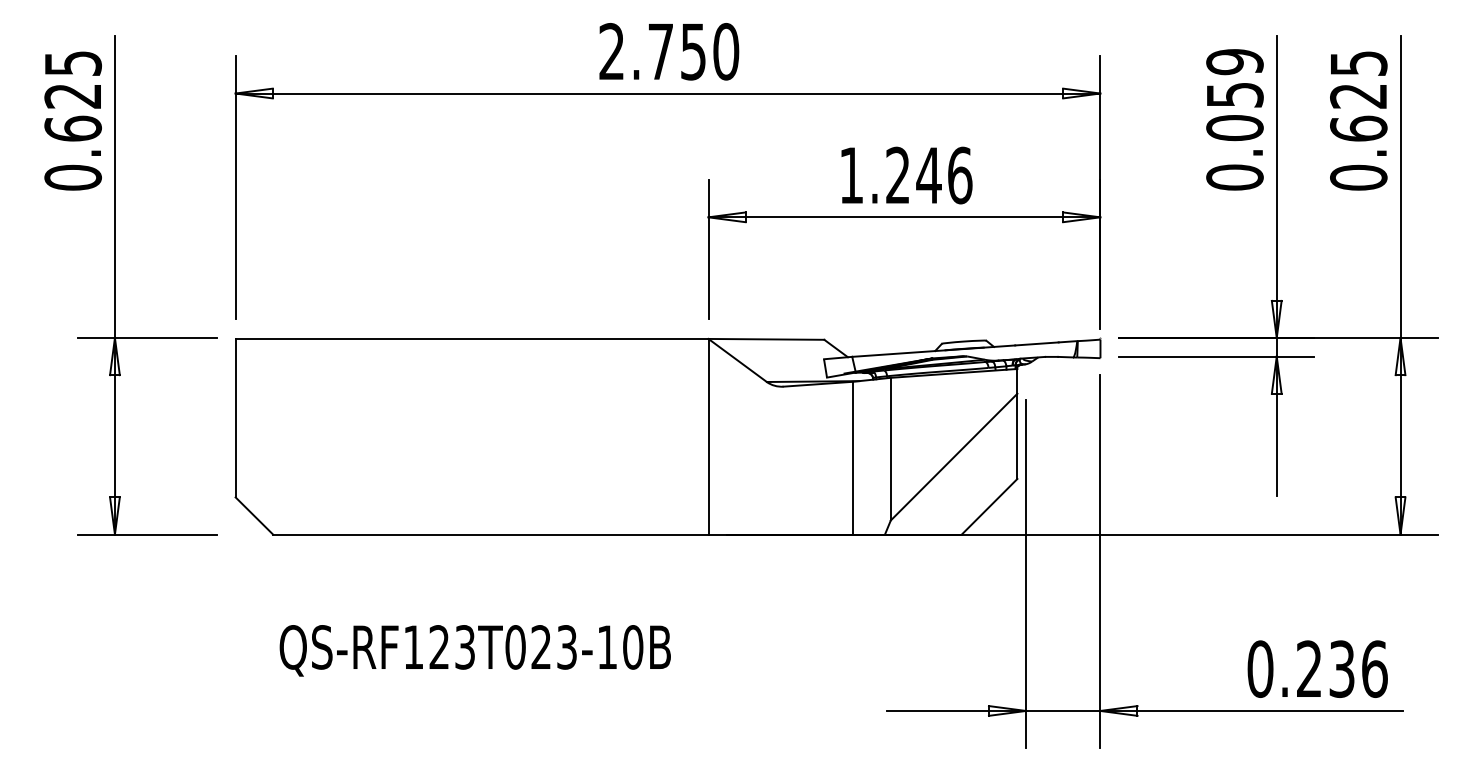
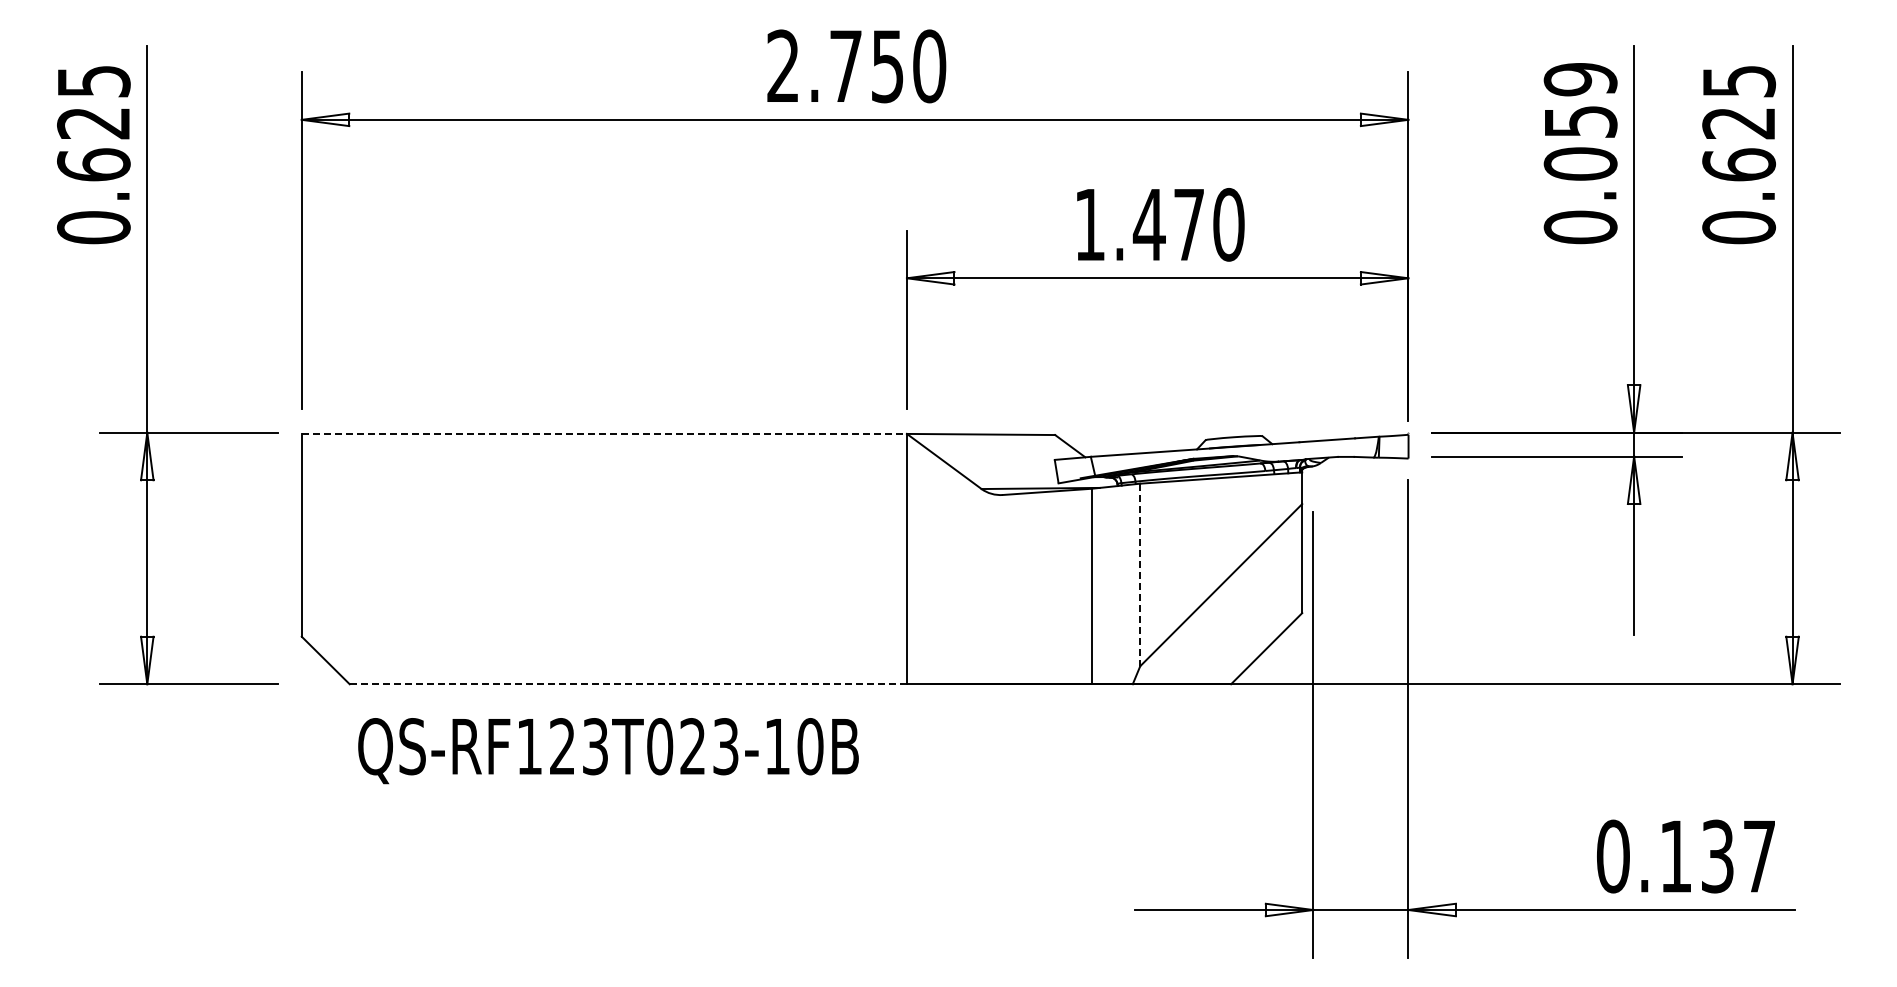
text: (928, 175) -> (1188, 224), 1.246 -> 1.470
line: (472, 338) -> (604, 433), solid -> dashed
line: (891, 449) -> (1140, 575), solid -> dashed
line: (490, 534) -> (628, 684), solid -> dashed
text: (475, 651) -> (608, 751), moved
text: (1342, 669) -> (1718, 856), 0.236 -> 0.137

